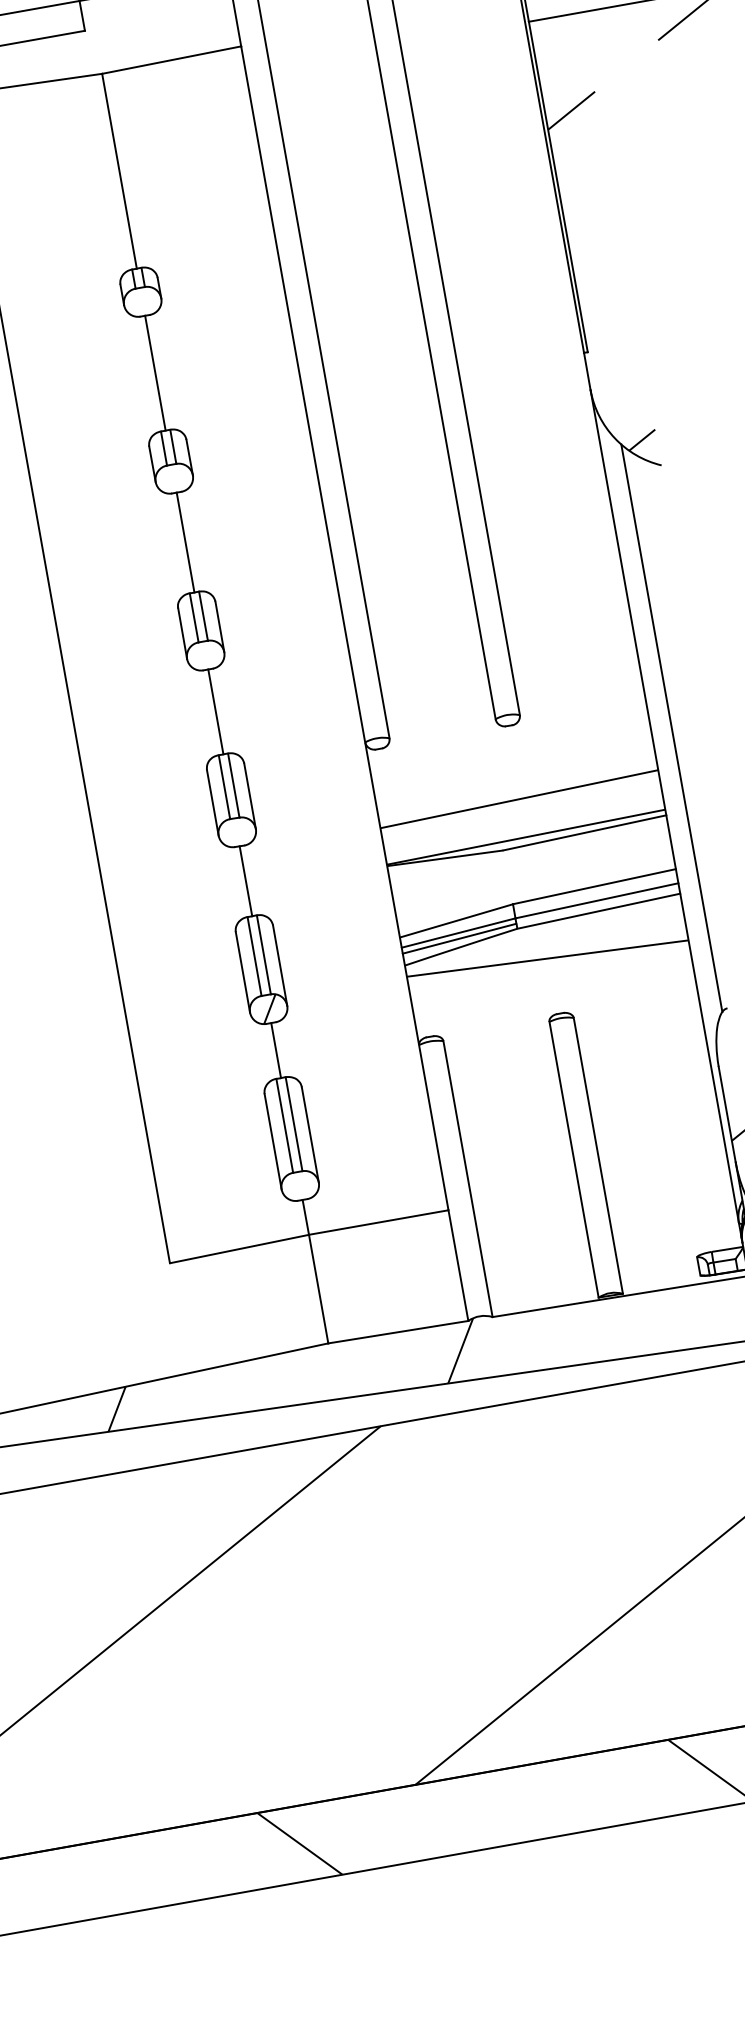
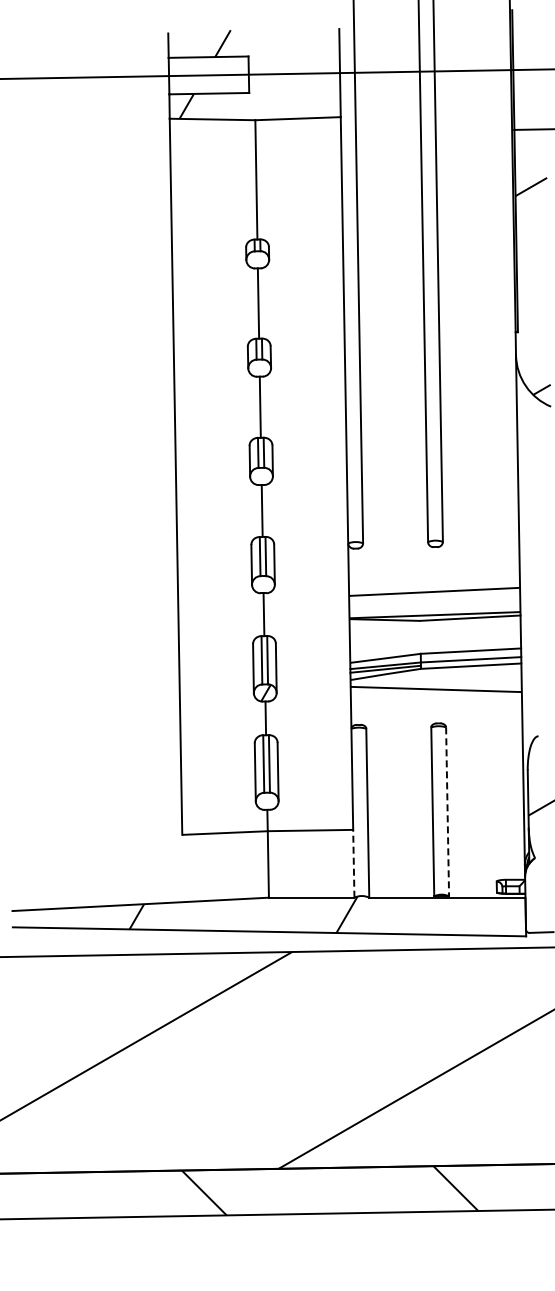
line: (672, 727) -> (532, 563), removed
line: (598, 1157) -> (447, 812), solid -> dashed
line: (457, 1265) -> (353, 863), solid -> dashed

